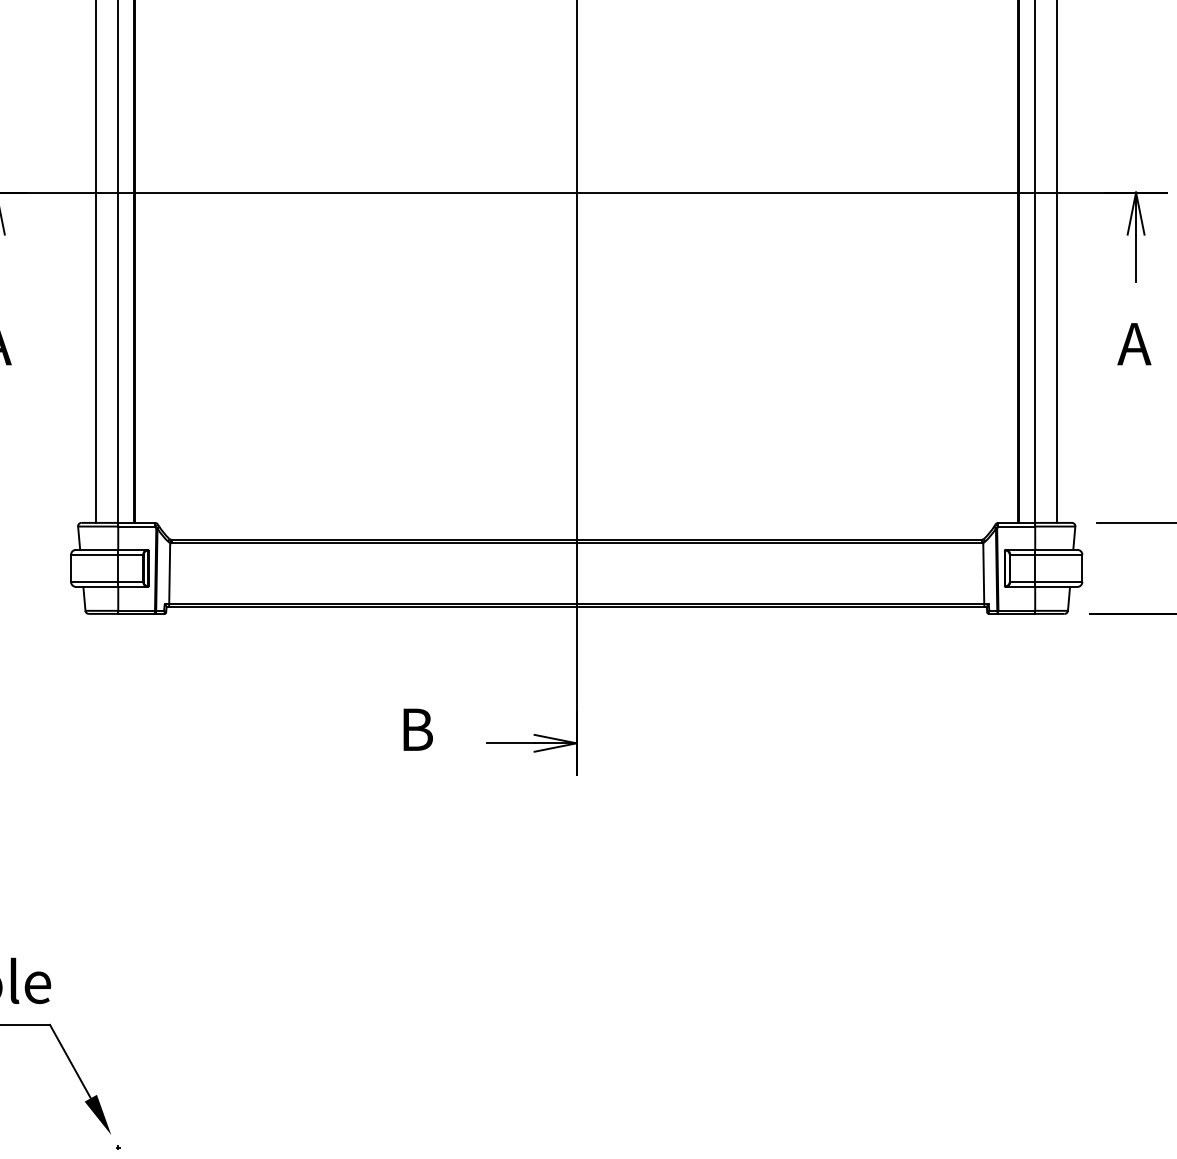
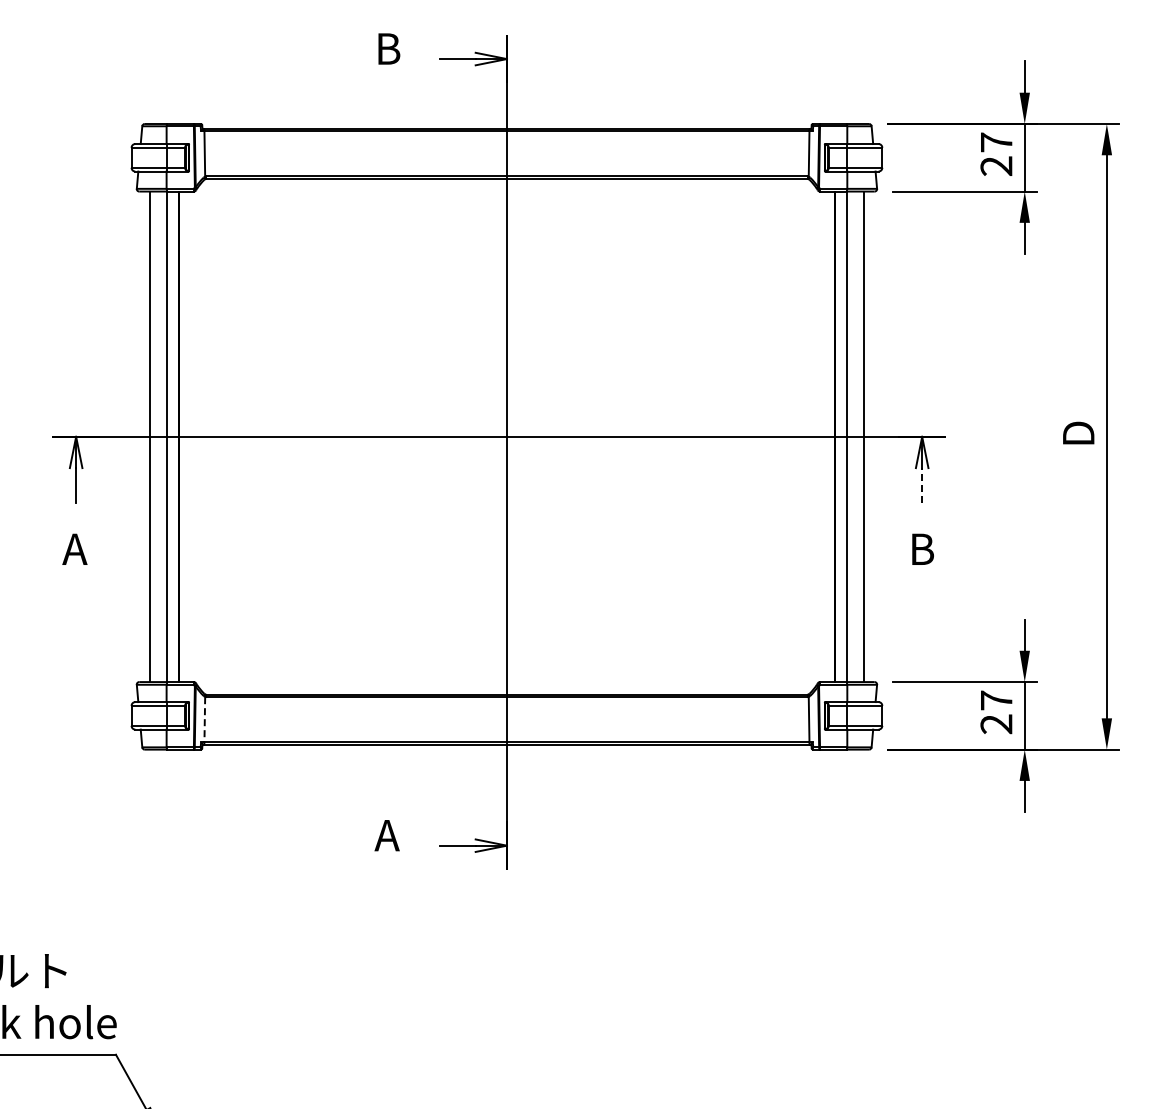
line: (1136, 258) -> (922, 485), solid -> dashed
text: (1133, 342) -> (920, 548), A -> B
line: (169, 573) -> (204, 719), solid -> dashed
text: (415, 729) -> (387, 835), B -> A

